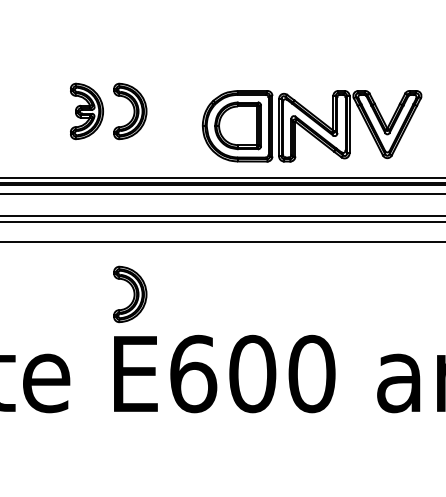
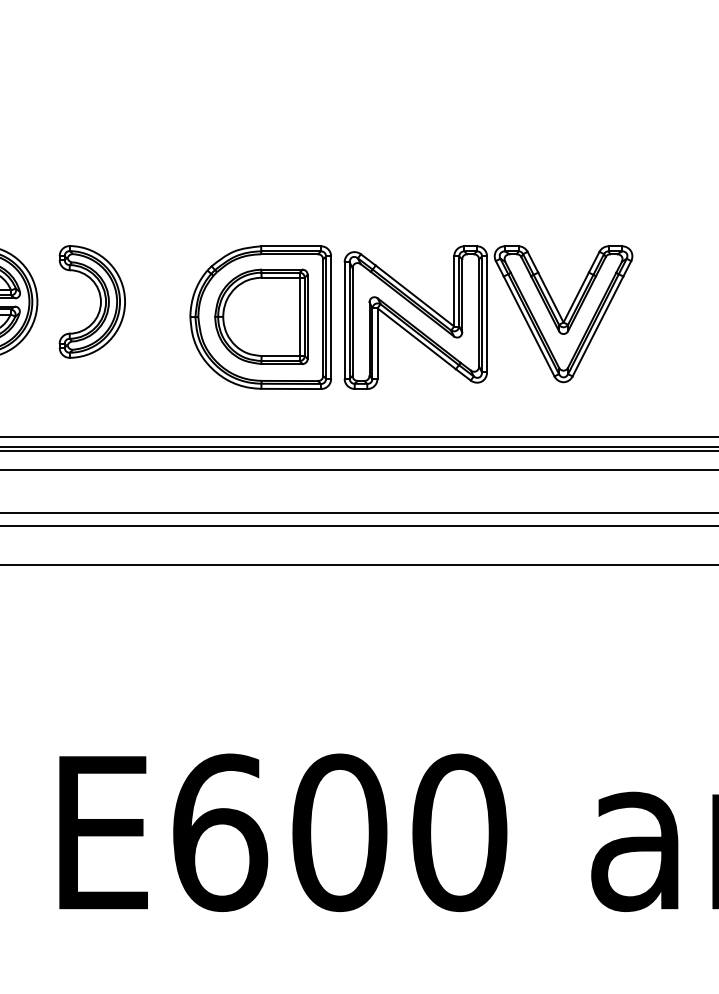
part: (311, 126) -> (410, 318), moved
part: (130, 294) -> (92, 671), removed

